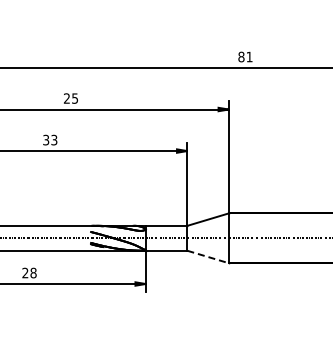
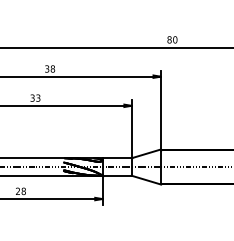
text: (249, 56) -> (175, 39), 81 -> 80
text: (71, 98) -> (50, 68), 25 -> 38
line: (208, 257) -> (146, 180), dashed -> solid

